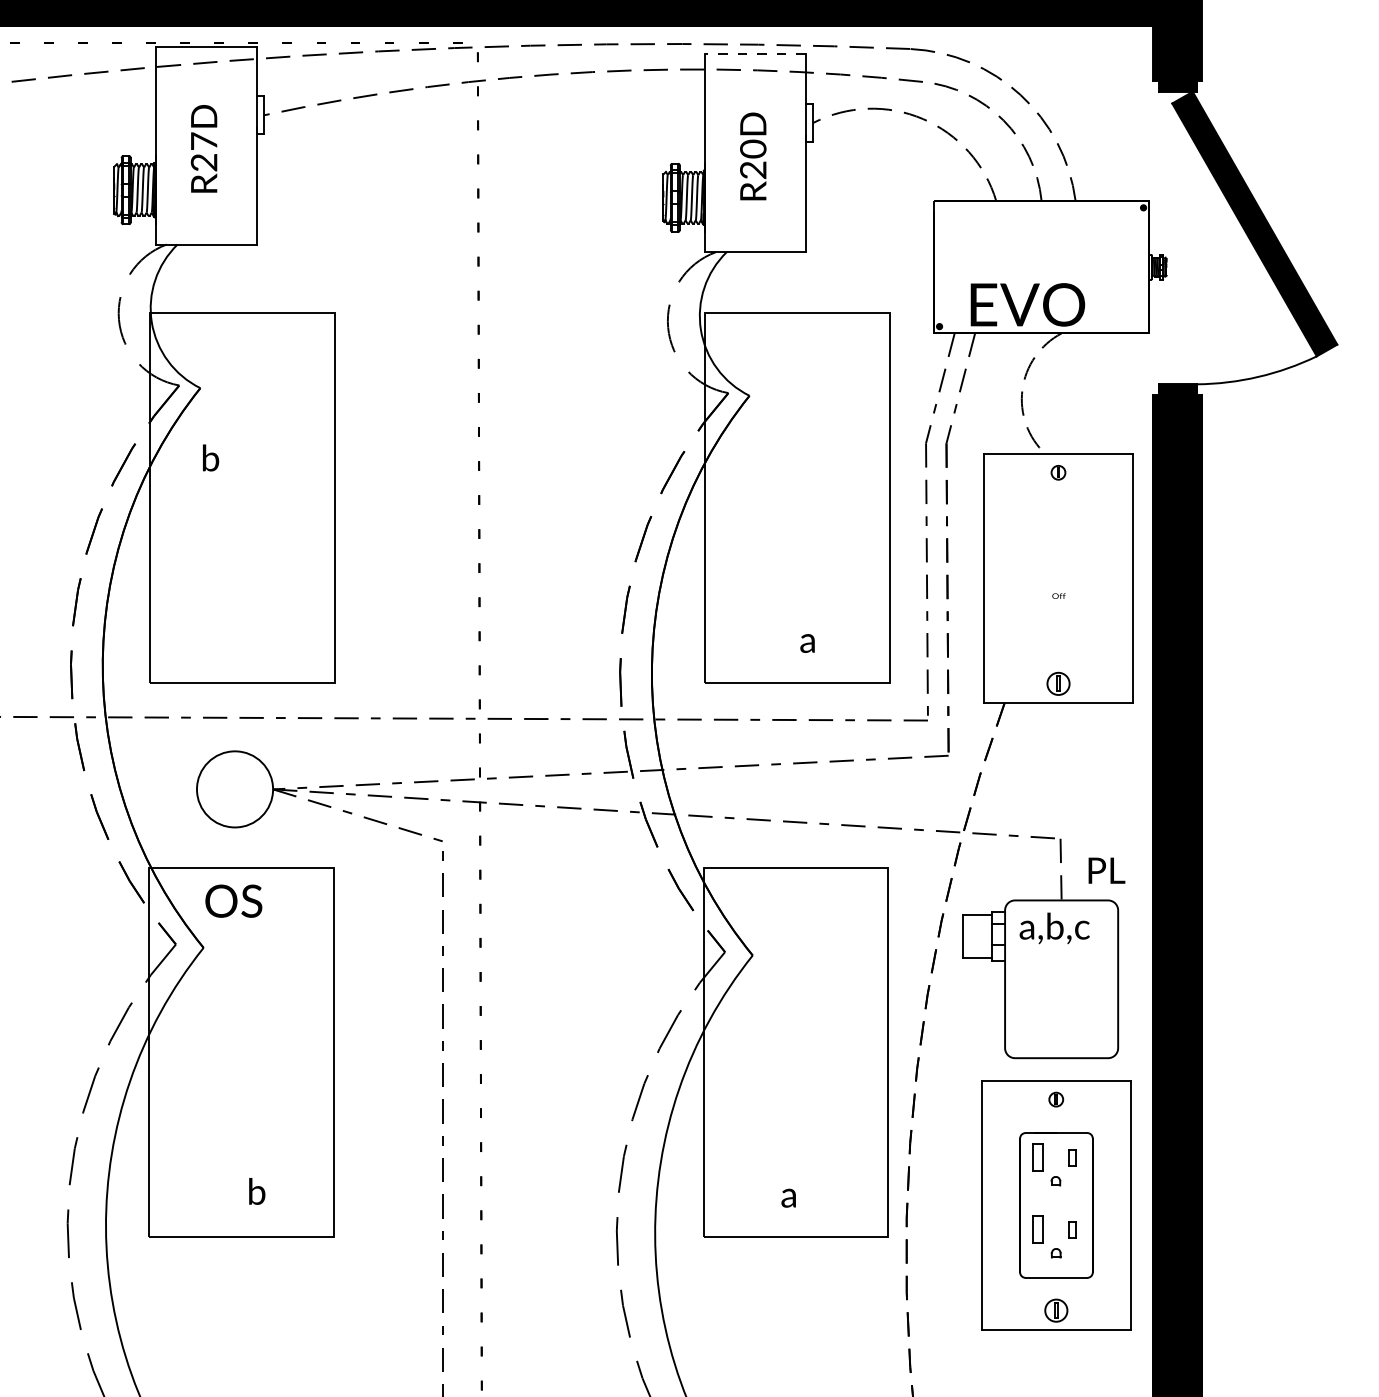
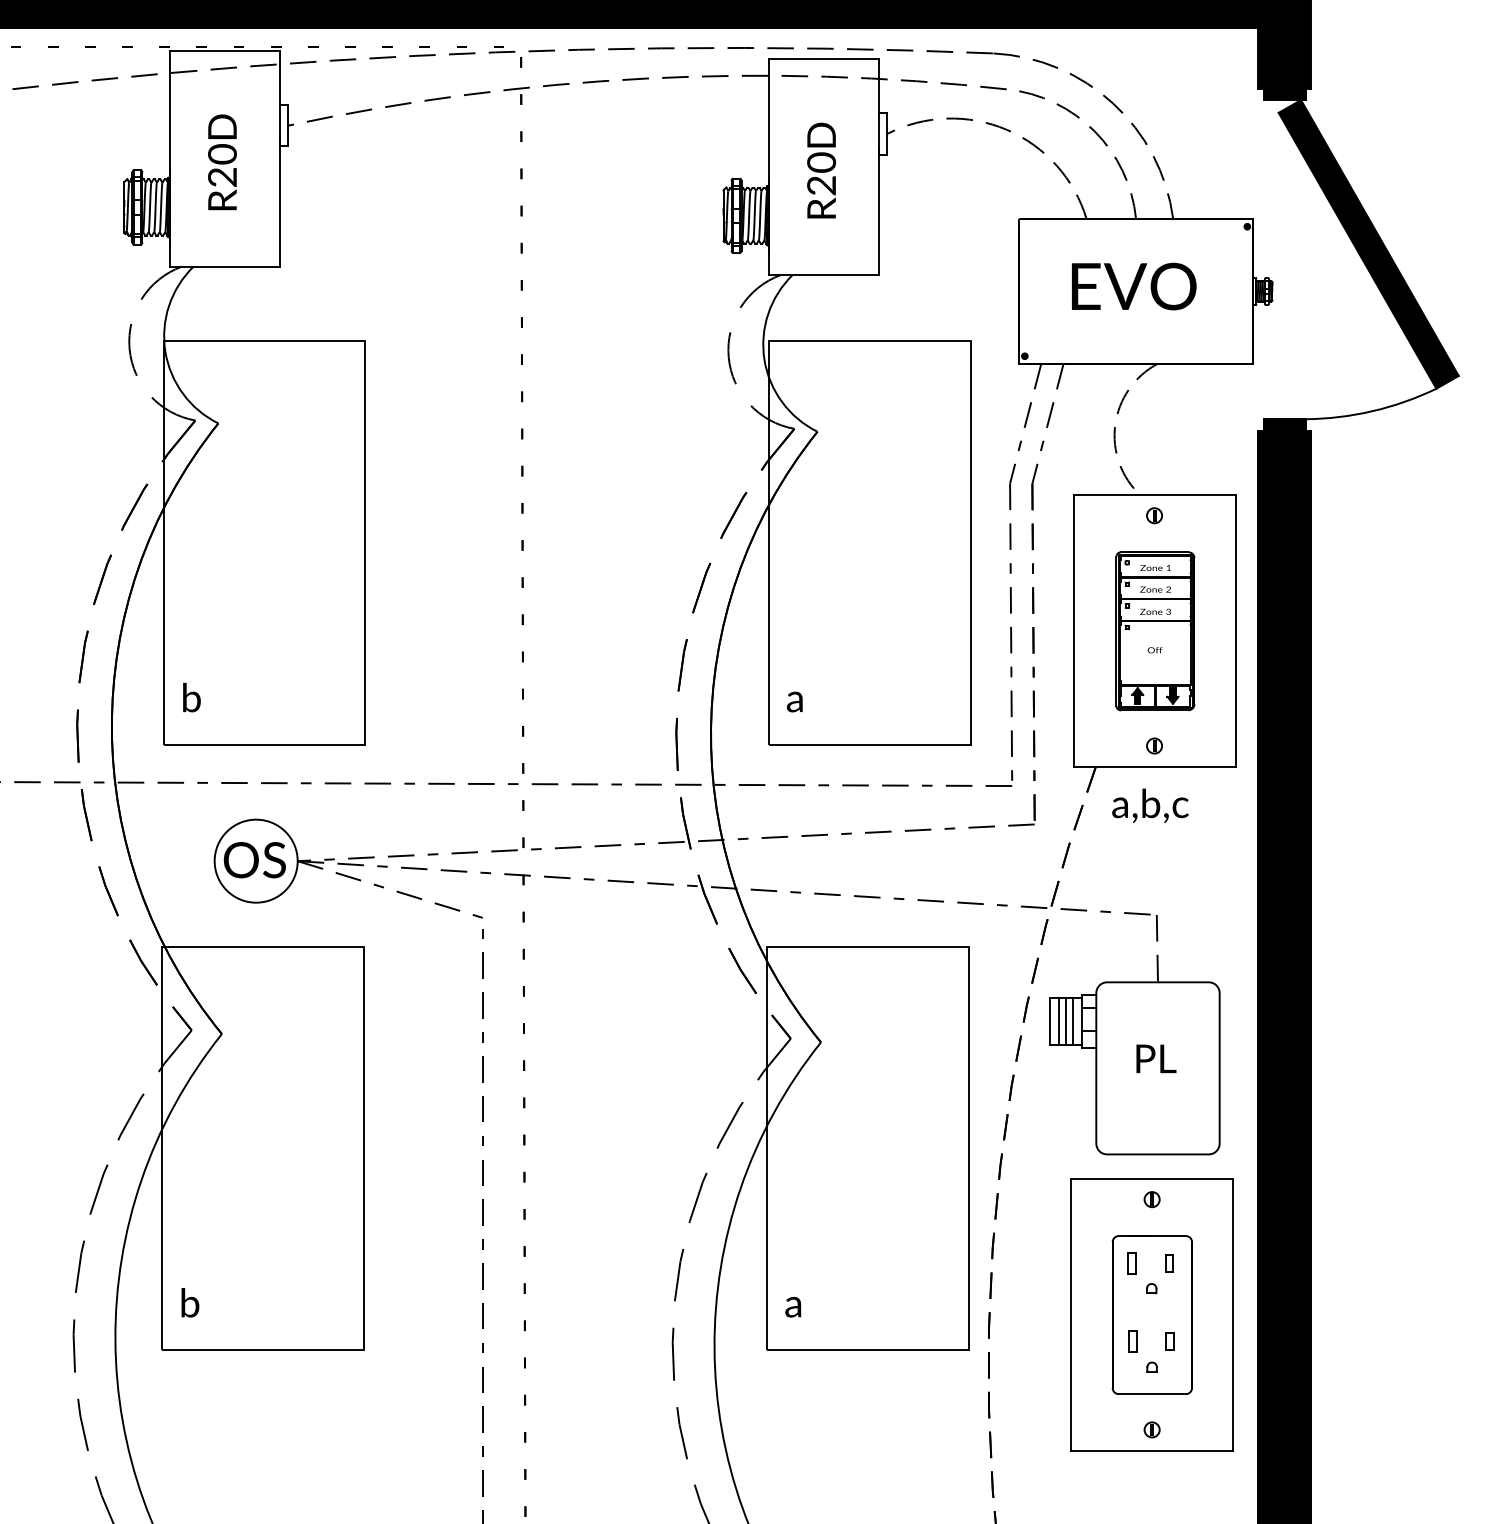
line: (755, 54) -> (823, 59), dashed -> solid
text: (204, 141) -> (222, 154), R27D -> R20D
text: (1028, 304) -> (1134, 286), moved
text: (210, 457) -> (191, 697), moved
part: (1059, 578) -> (1155, 631), added
text: (807, 643) -> (794, 701), moved
part: (1058, 683) -> (1154, 745), size x0.62
text: (1107, 870) -> (1156, 1058), moved
text: (233, 901) -> (254, 860), moved
text: (1054, 928) -> (1150, 805), moved
line: (971, 936) -> (1059, 1021), added
line: (977, 936) -> (1066, 1021), added
line: (983, 936) -> (1072, 1021), added
part: (1037, 1158) -> (1131, 1263), size x0.71
text: (257, 1191) -> (190, 1302), moved
text: (788, 1197) -> (793, 1306), moved
part: (1038, 1229) -> (1132, 1341), size x0.71
part: (1055, 1310) -> (1151, 1429), size x0.62

